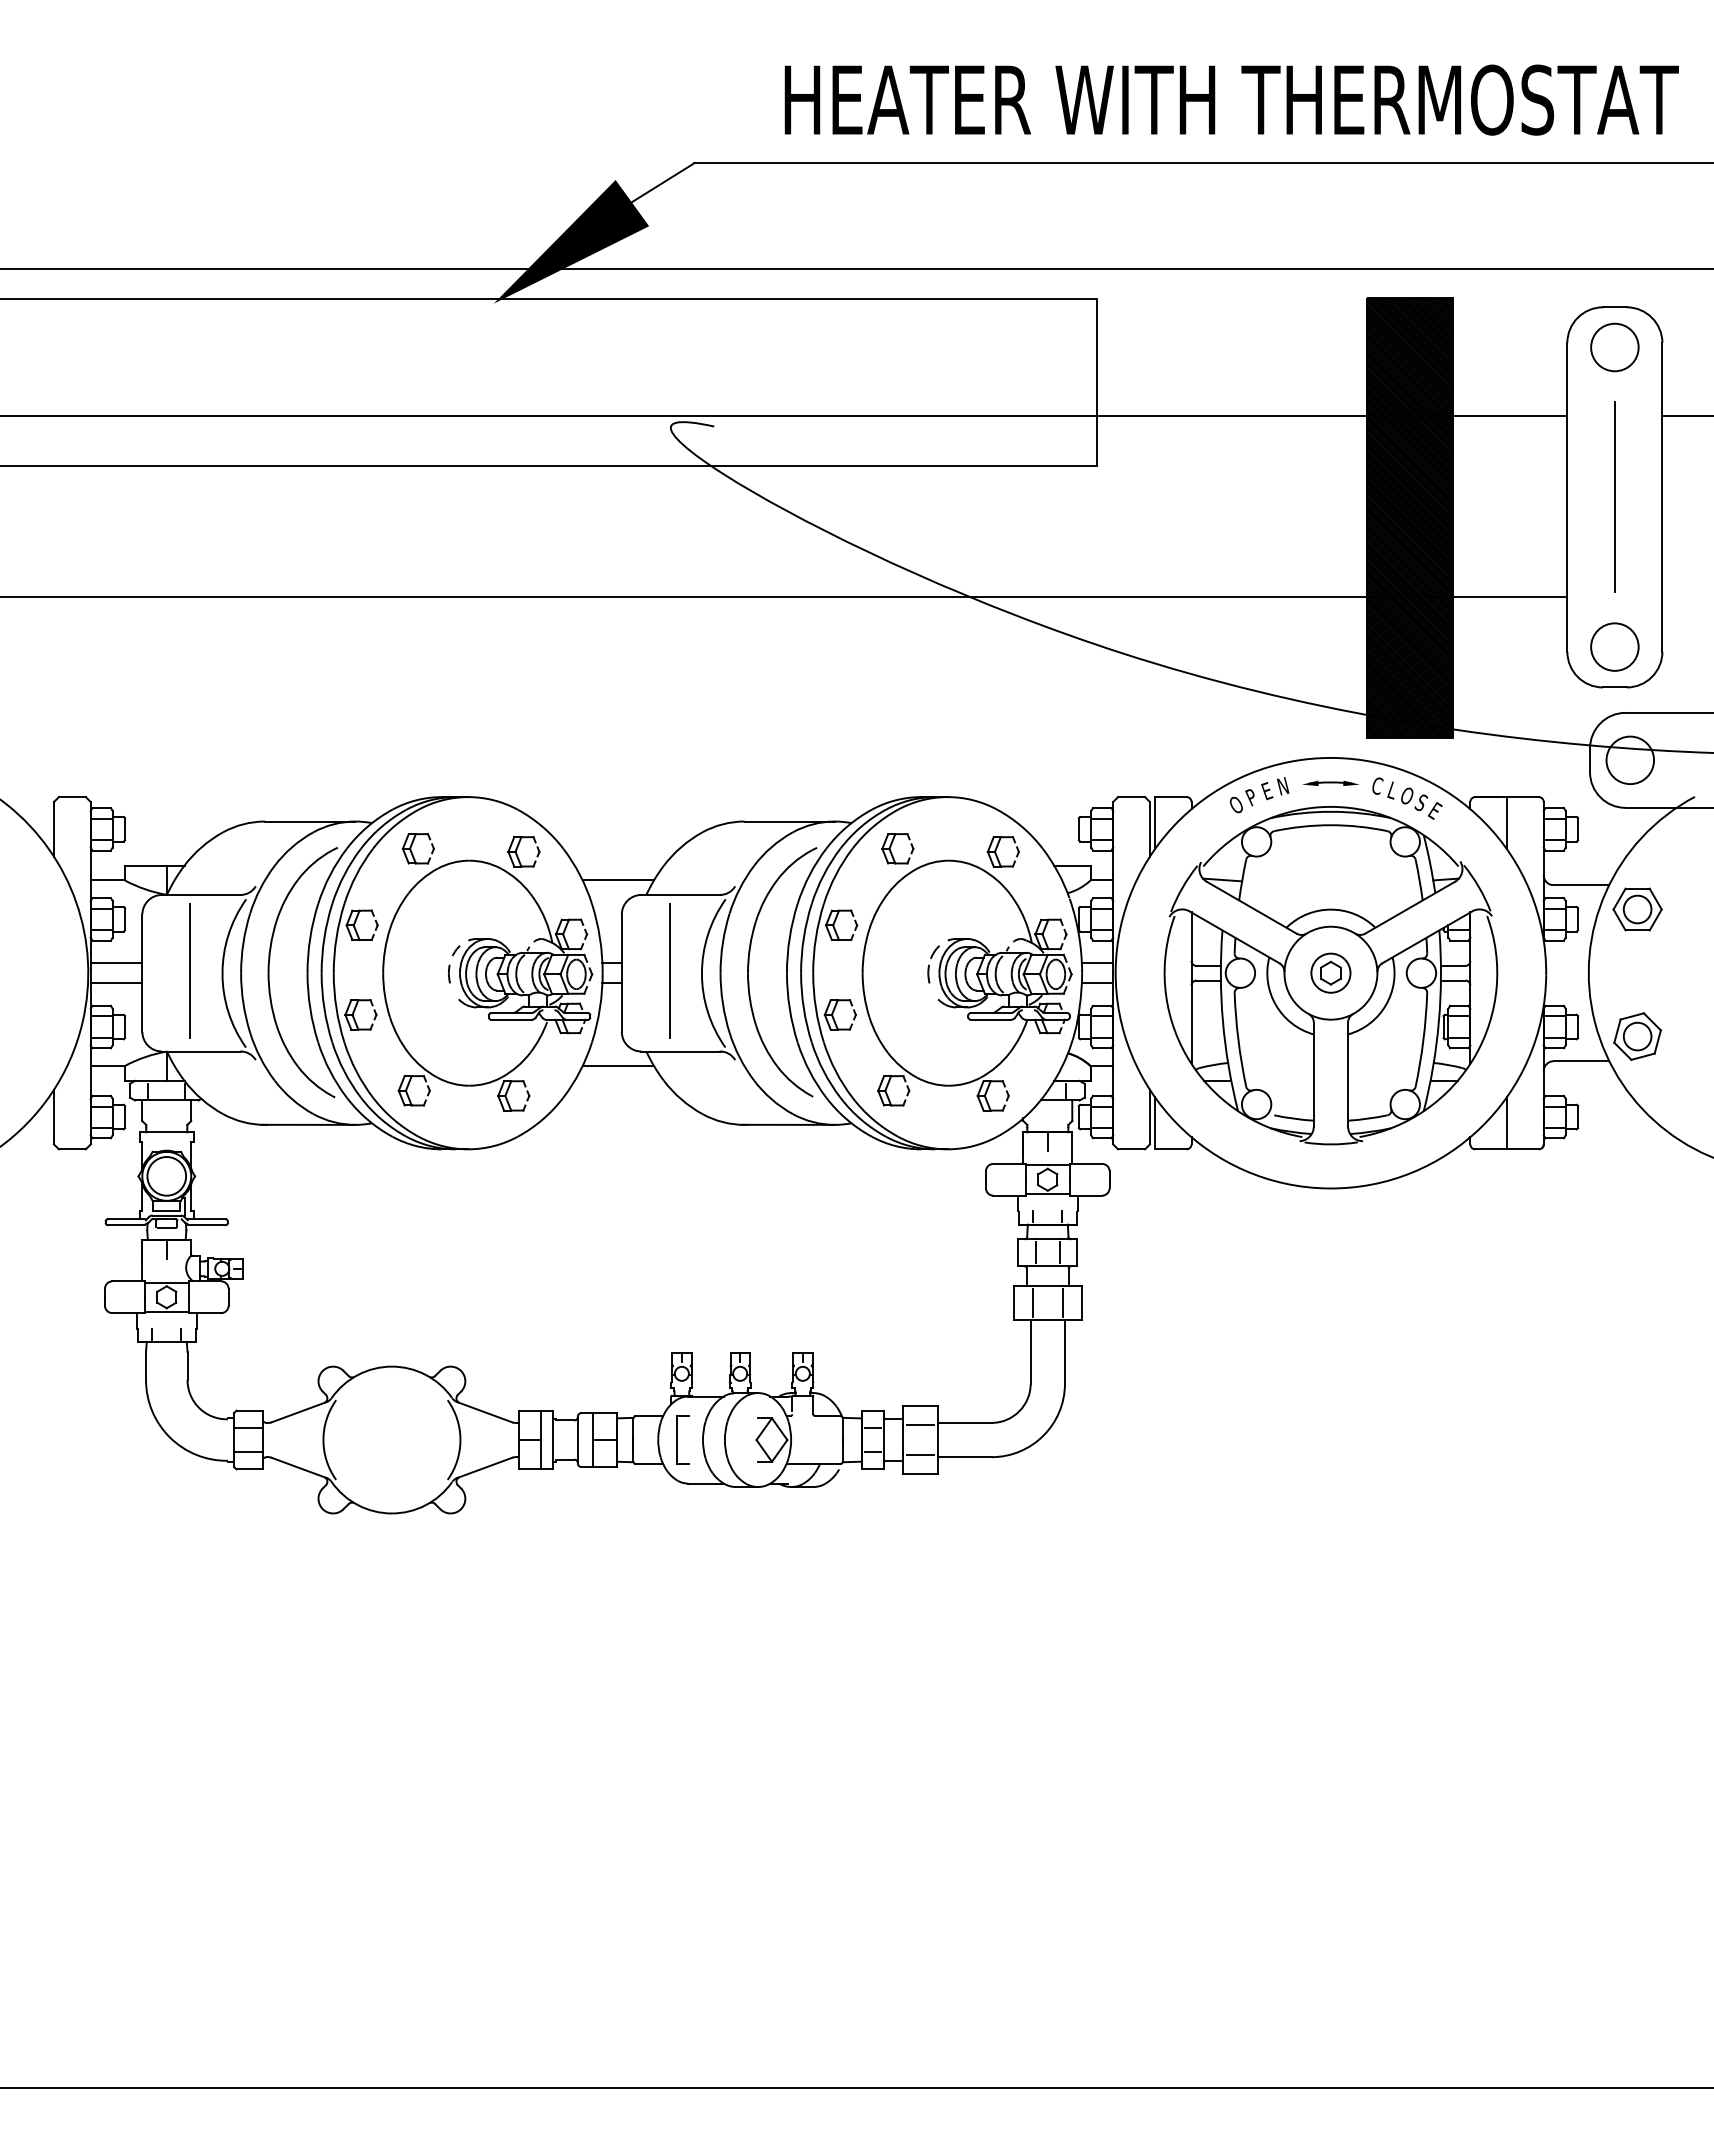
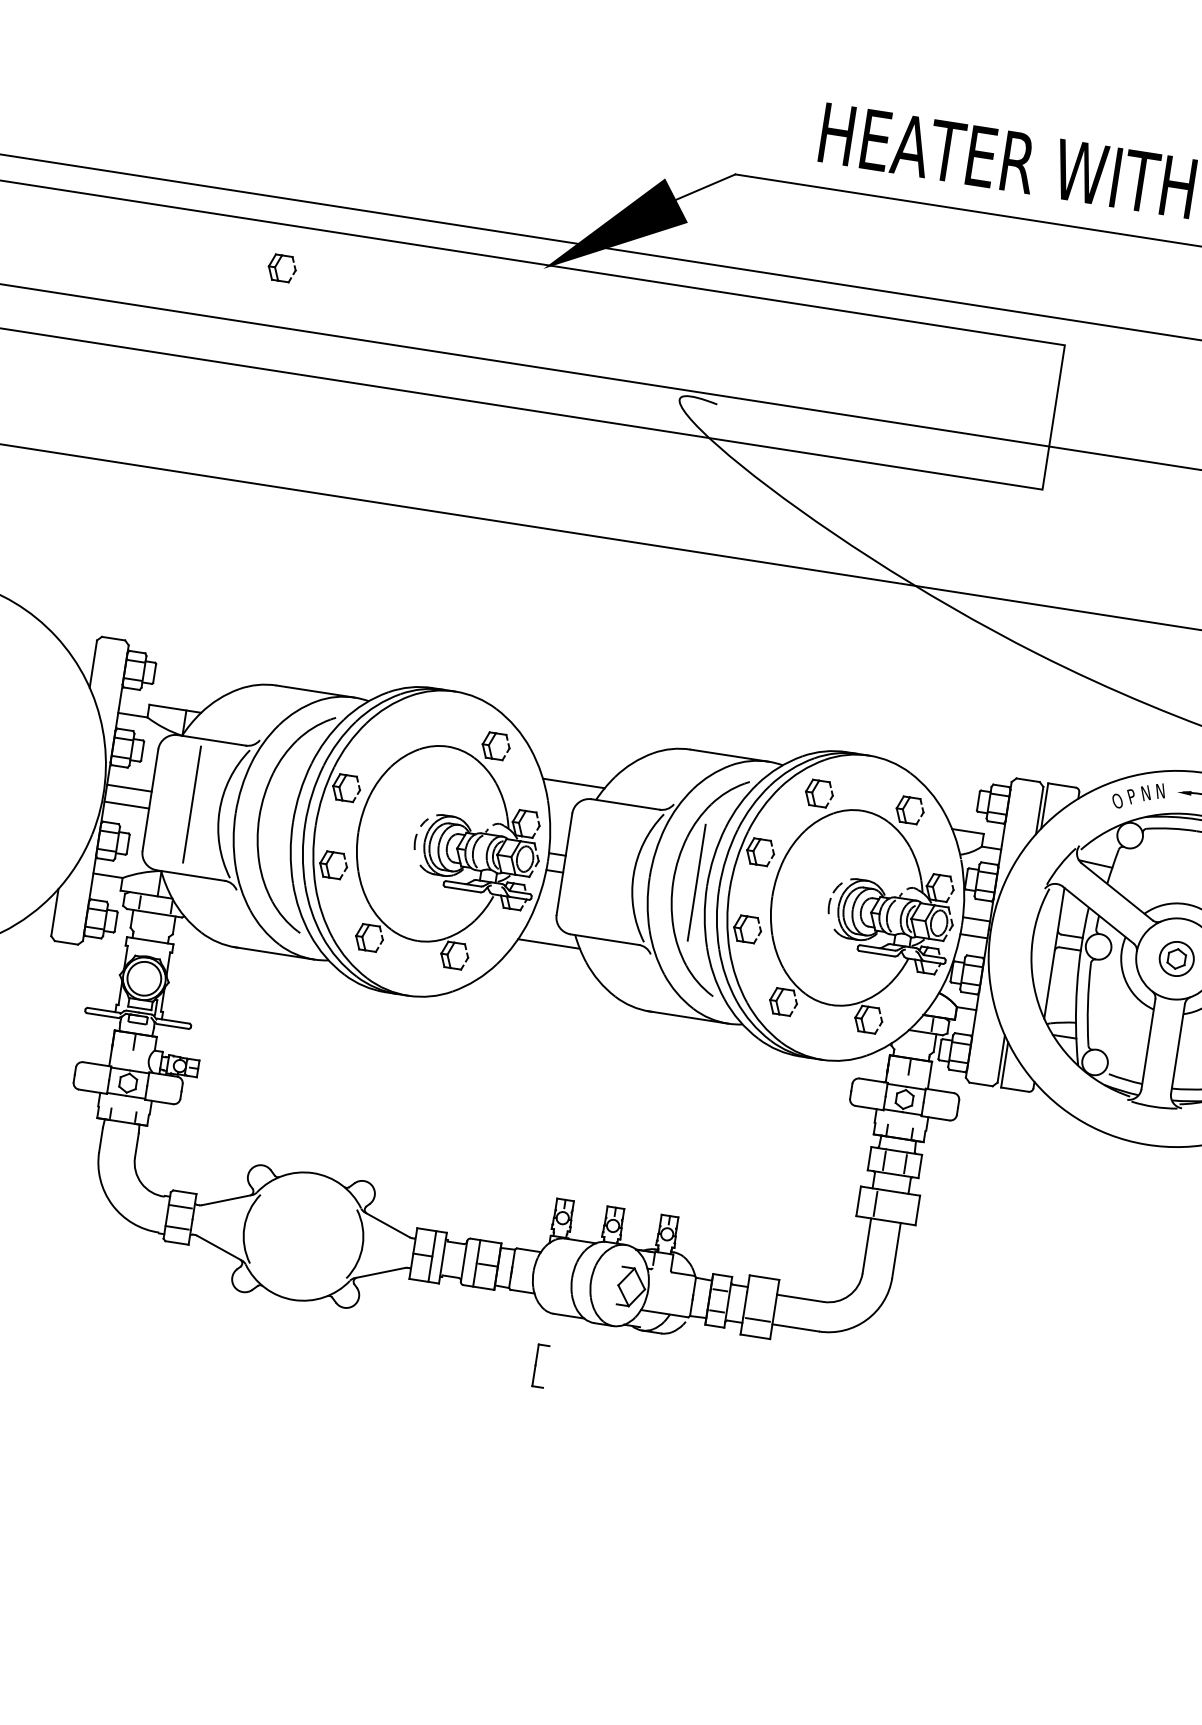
text: (1266, 790) -> (1145, 792), E -> N
part: (417, 848) -> (281, 268), moved
line: (669, 970) -> (696, 882), moved
line: (1062, 1302) -> (900, 1207), removed
line: (920, 1425) -> (761, 1294), removed
part: (682, 1439) -> (540, 1365), moved

